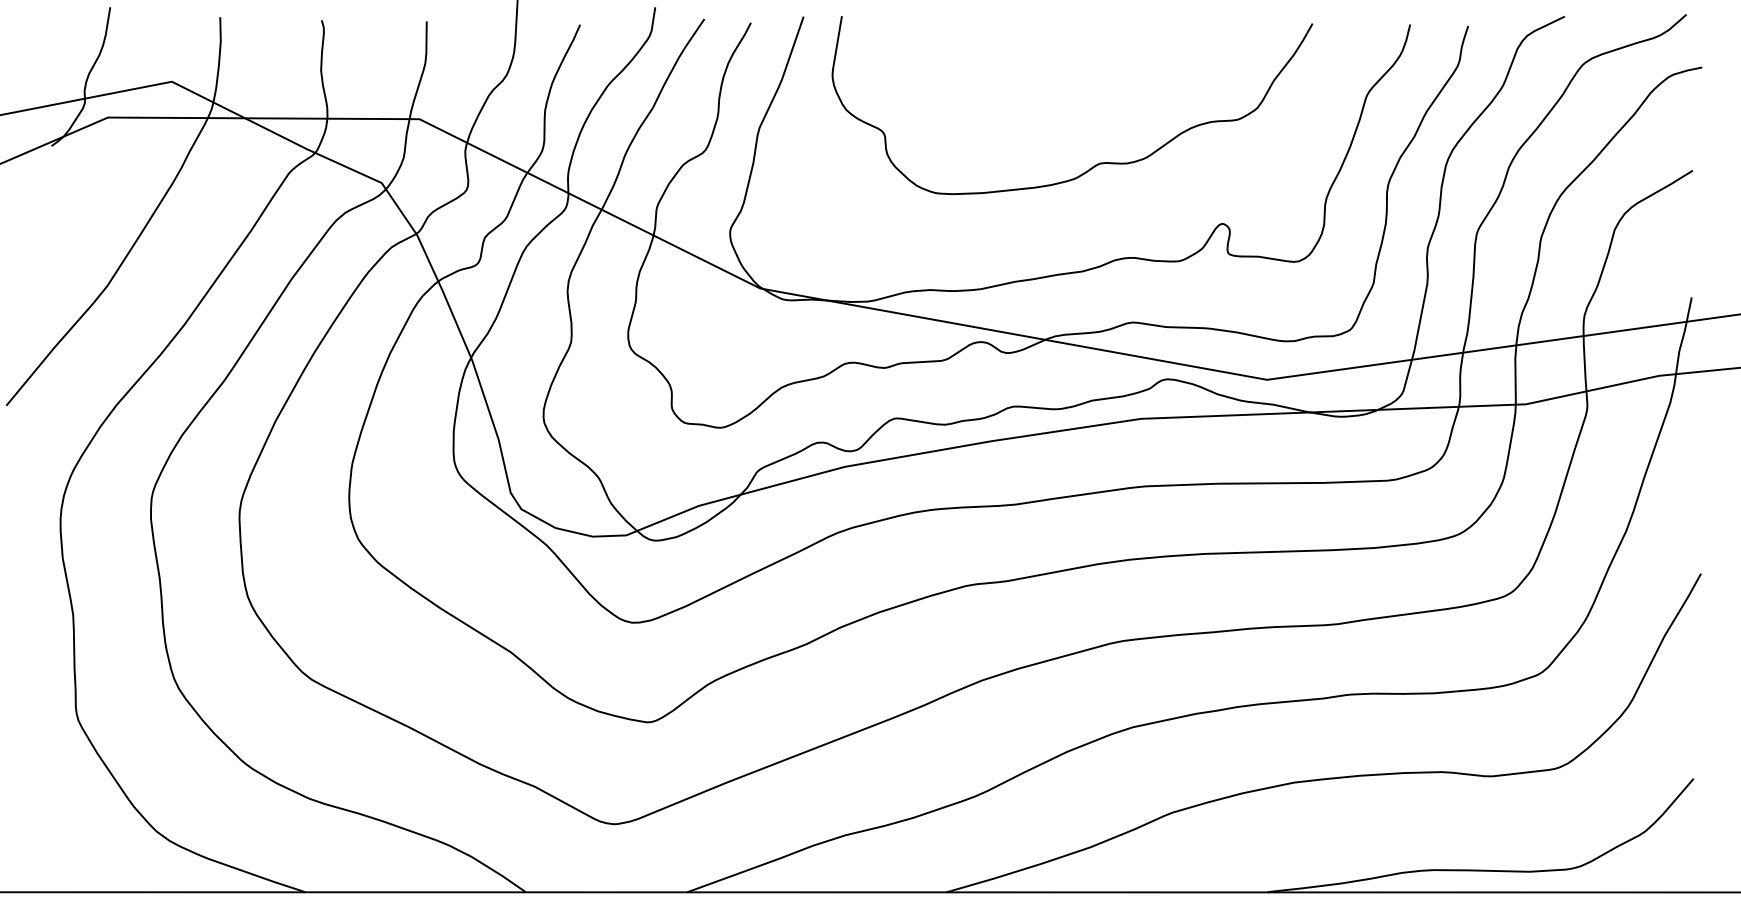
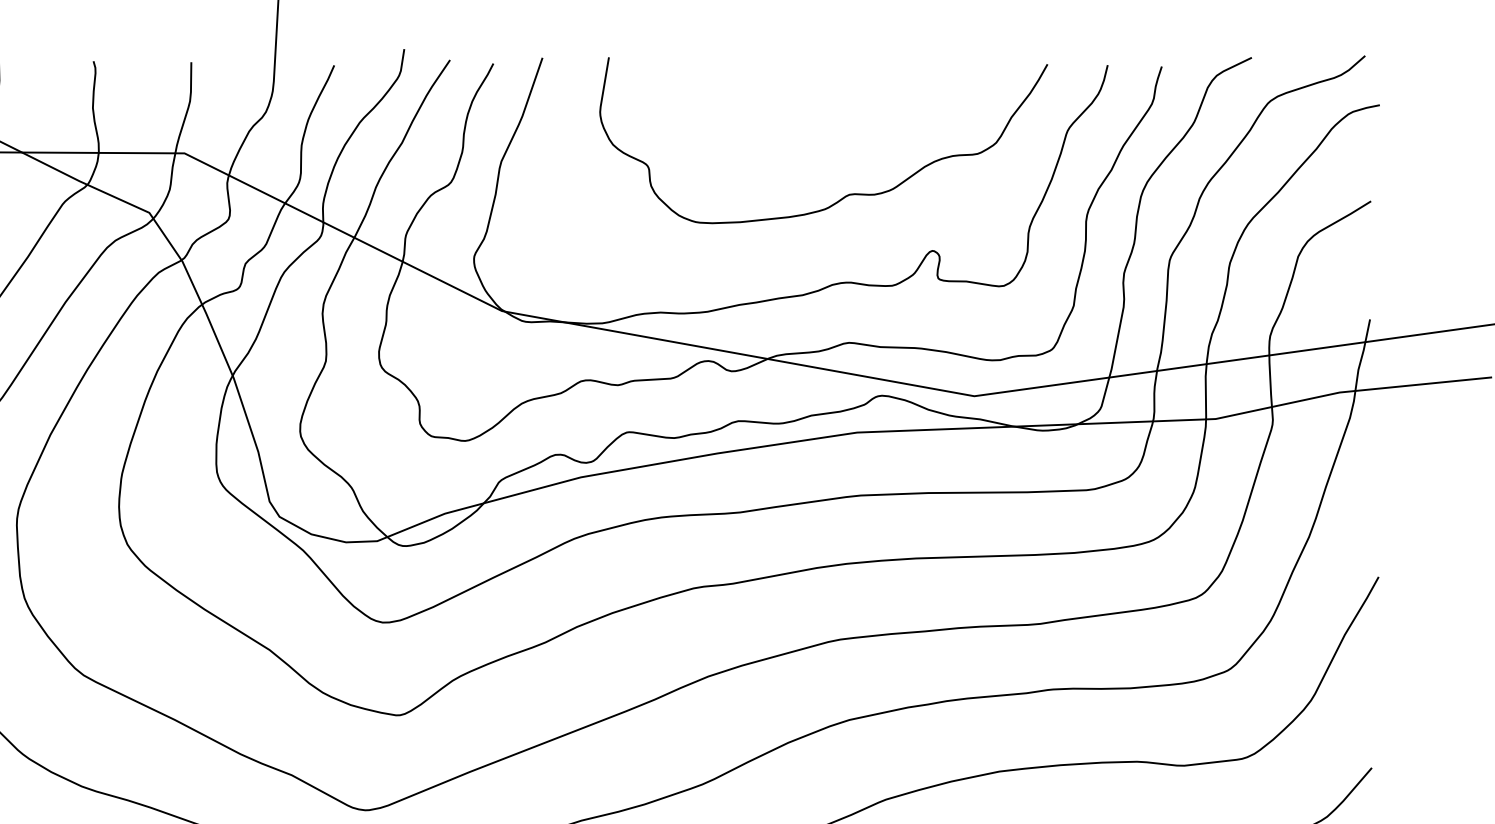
curve: (1099, 162) -> (848, 193), moved

